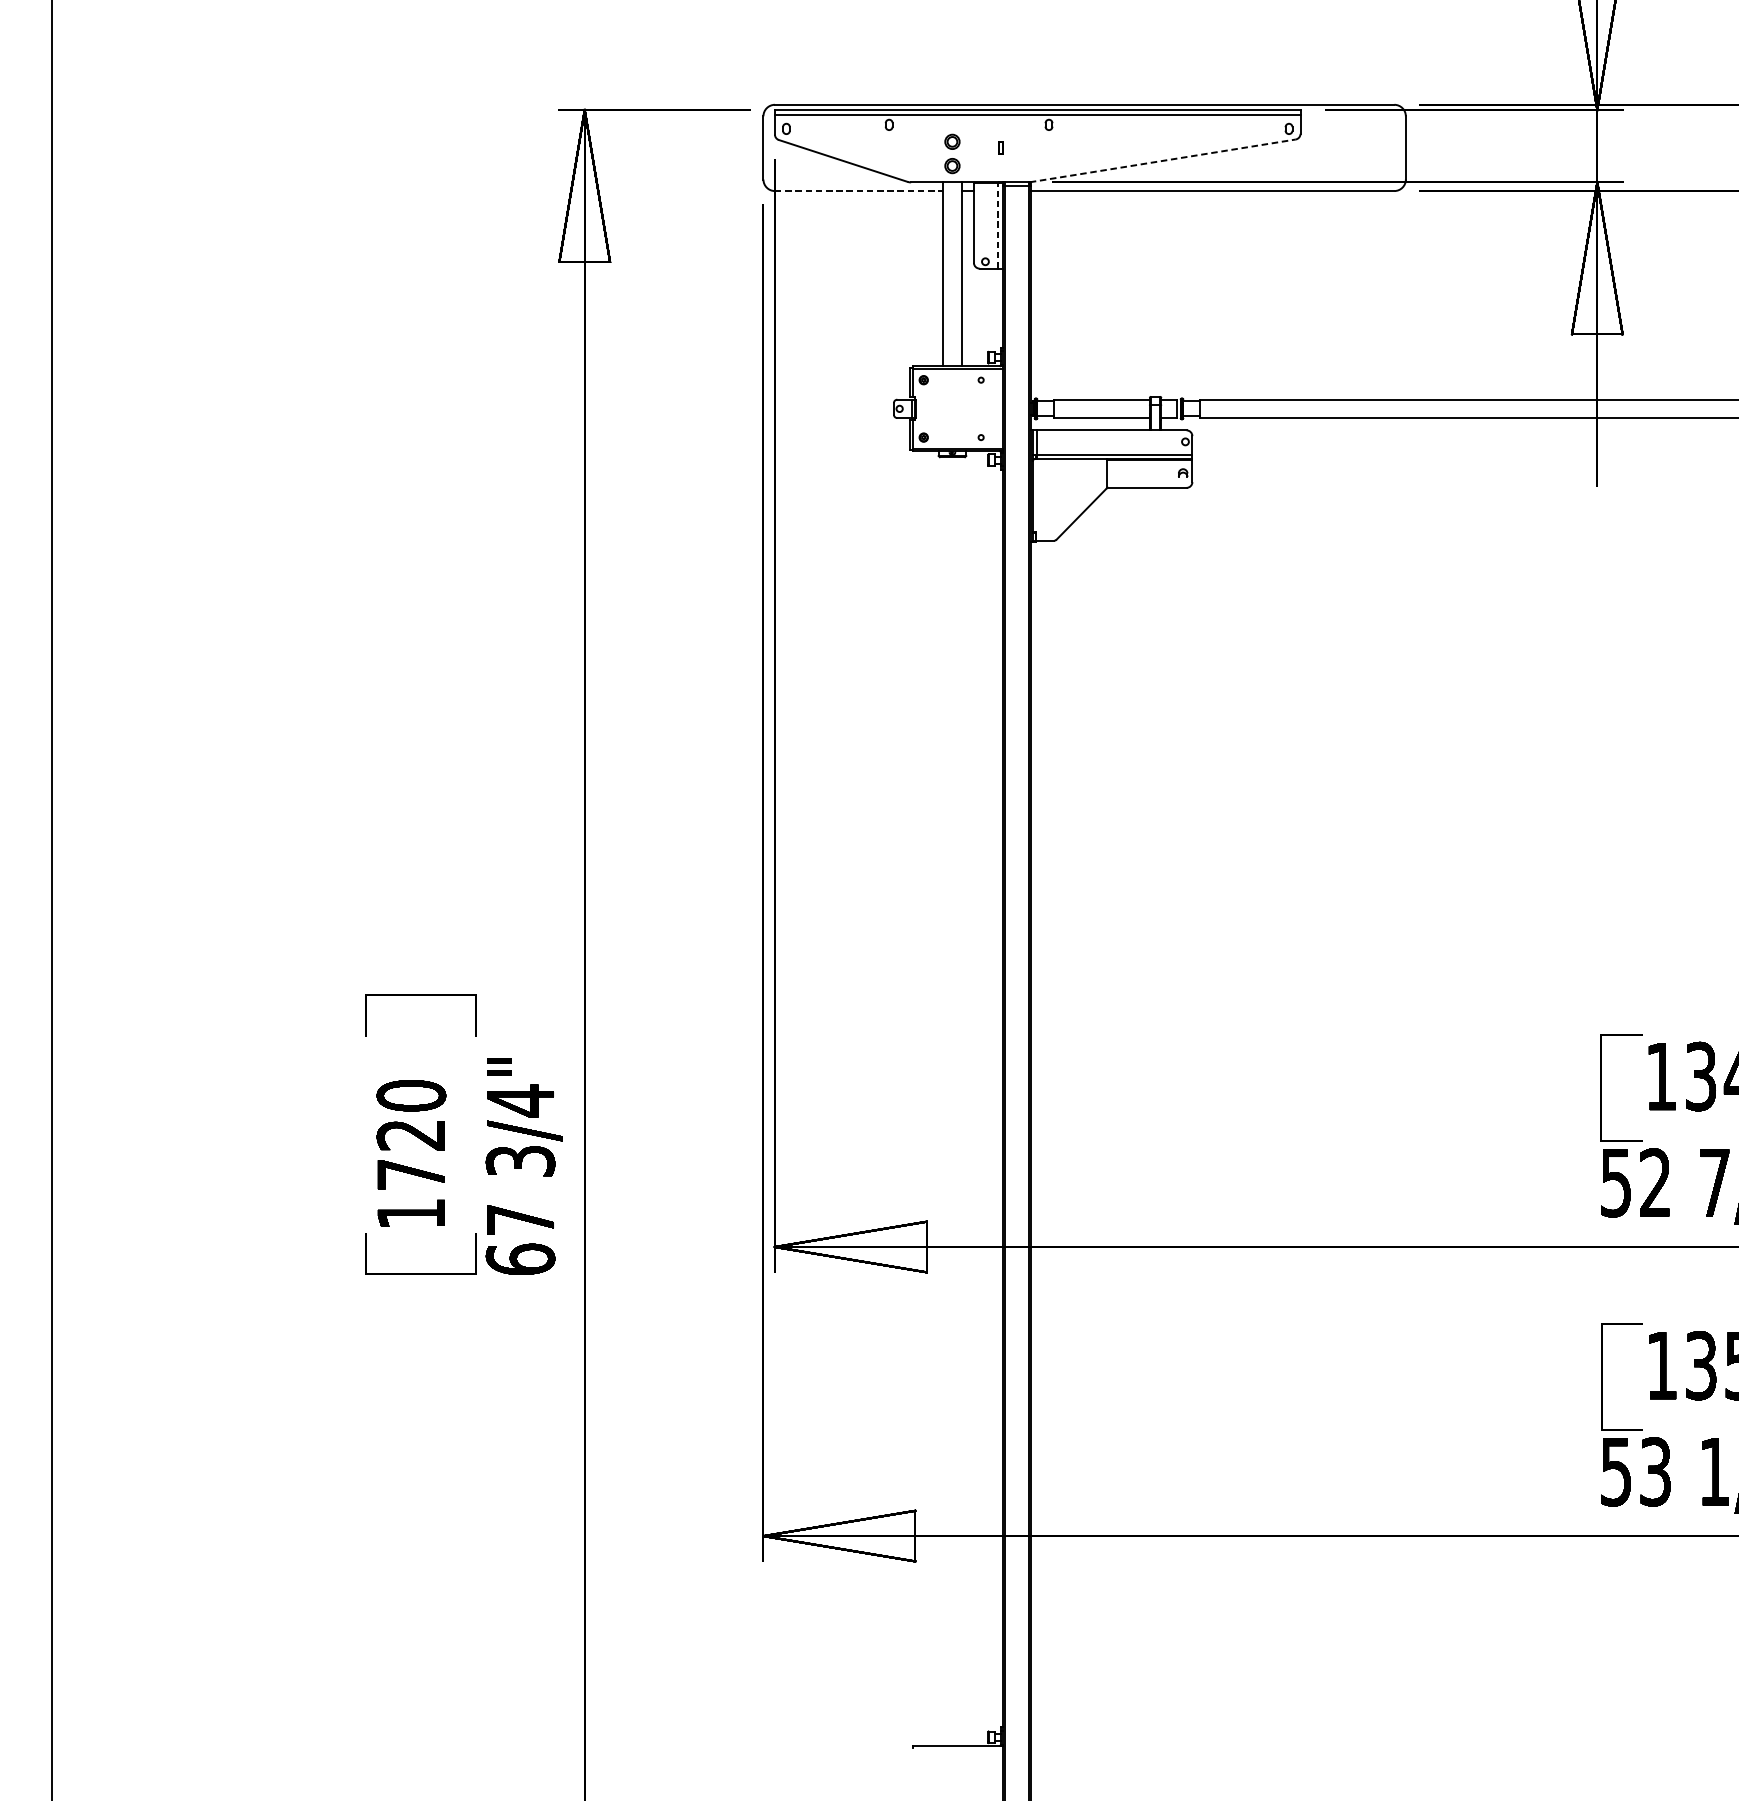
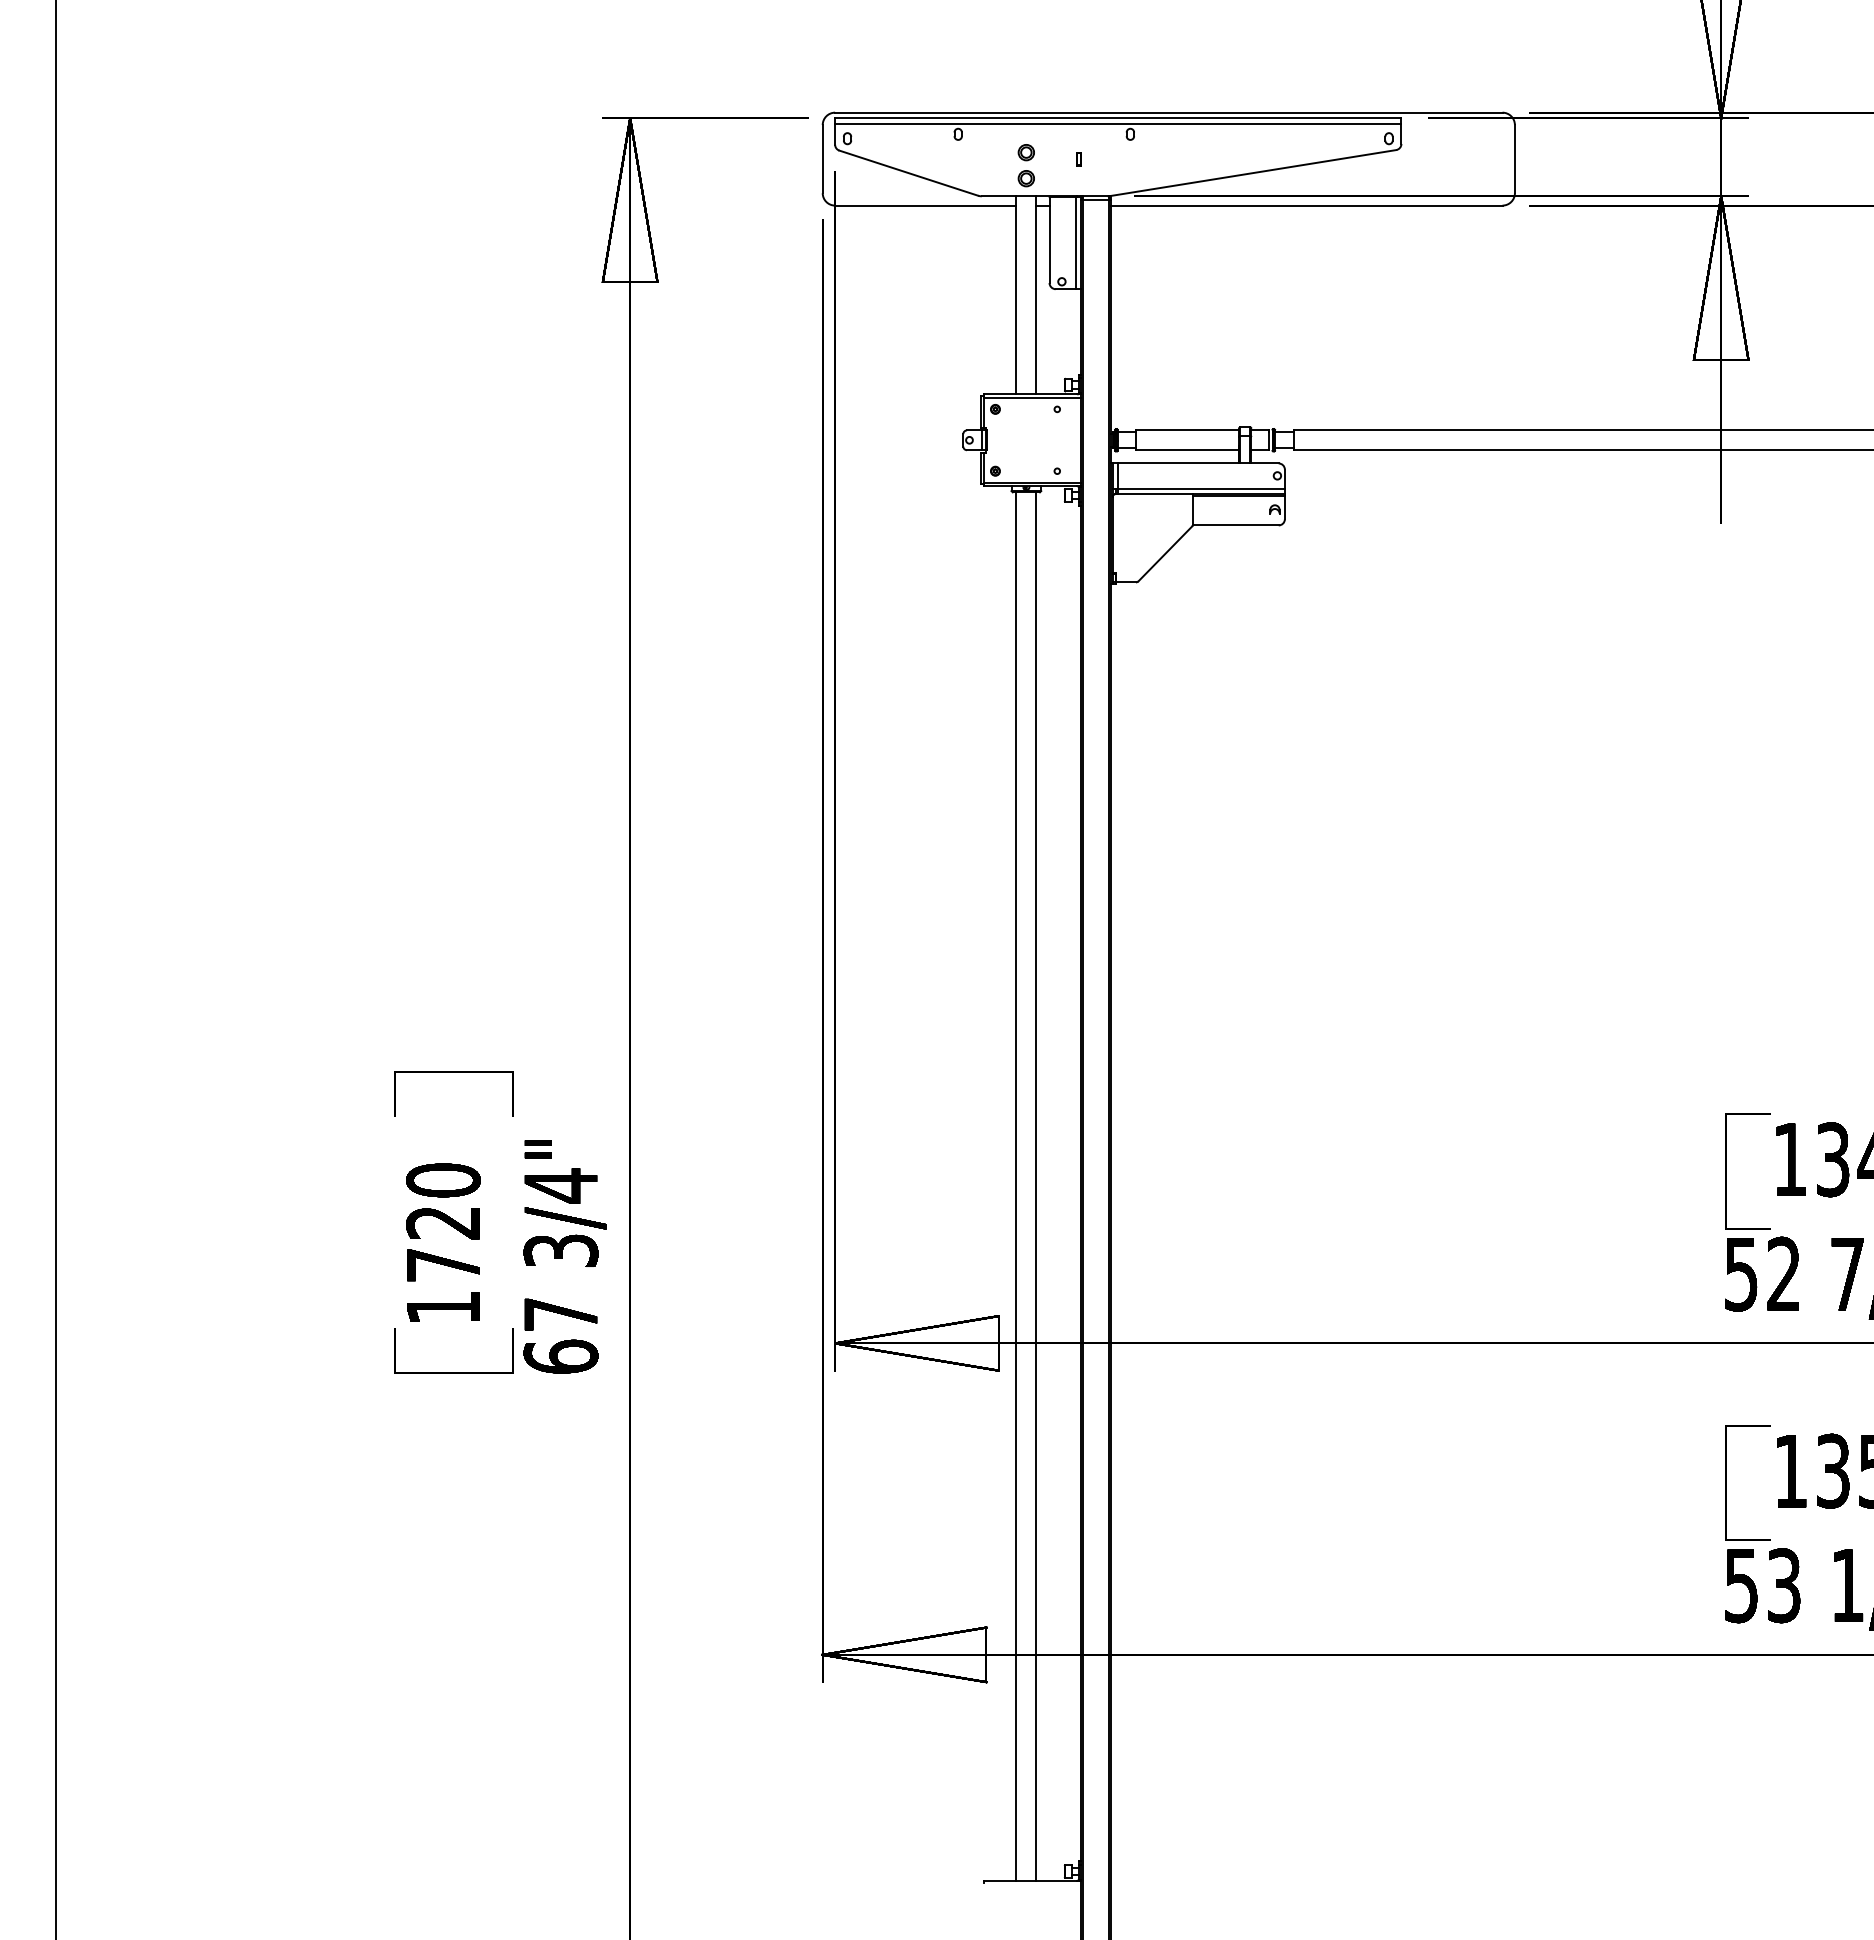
line: (1163, 161) -> (1253, 173), dashed -> solid
line: (858, 190) -> (925, 205), dashed -> solid
line: (998, 225) -> (1075, 242), dashed -> solid
line: (943, 1101) -> (1016, 1186), added
line: (961, 1101) -> (1036, 1186), added

